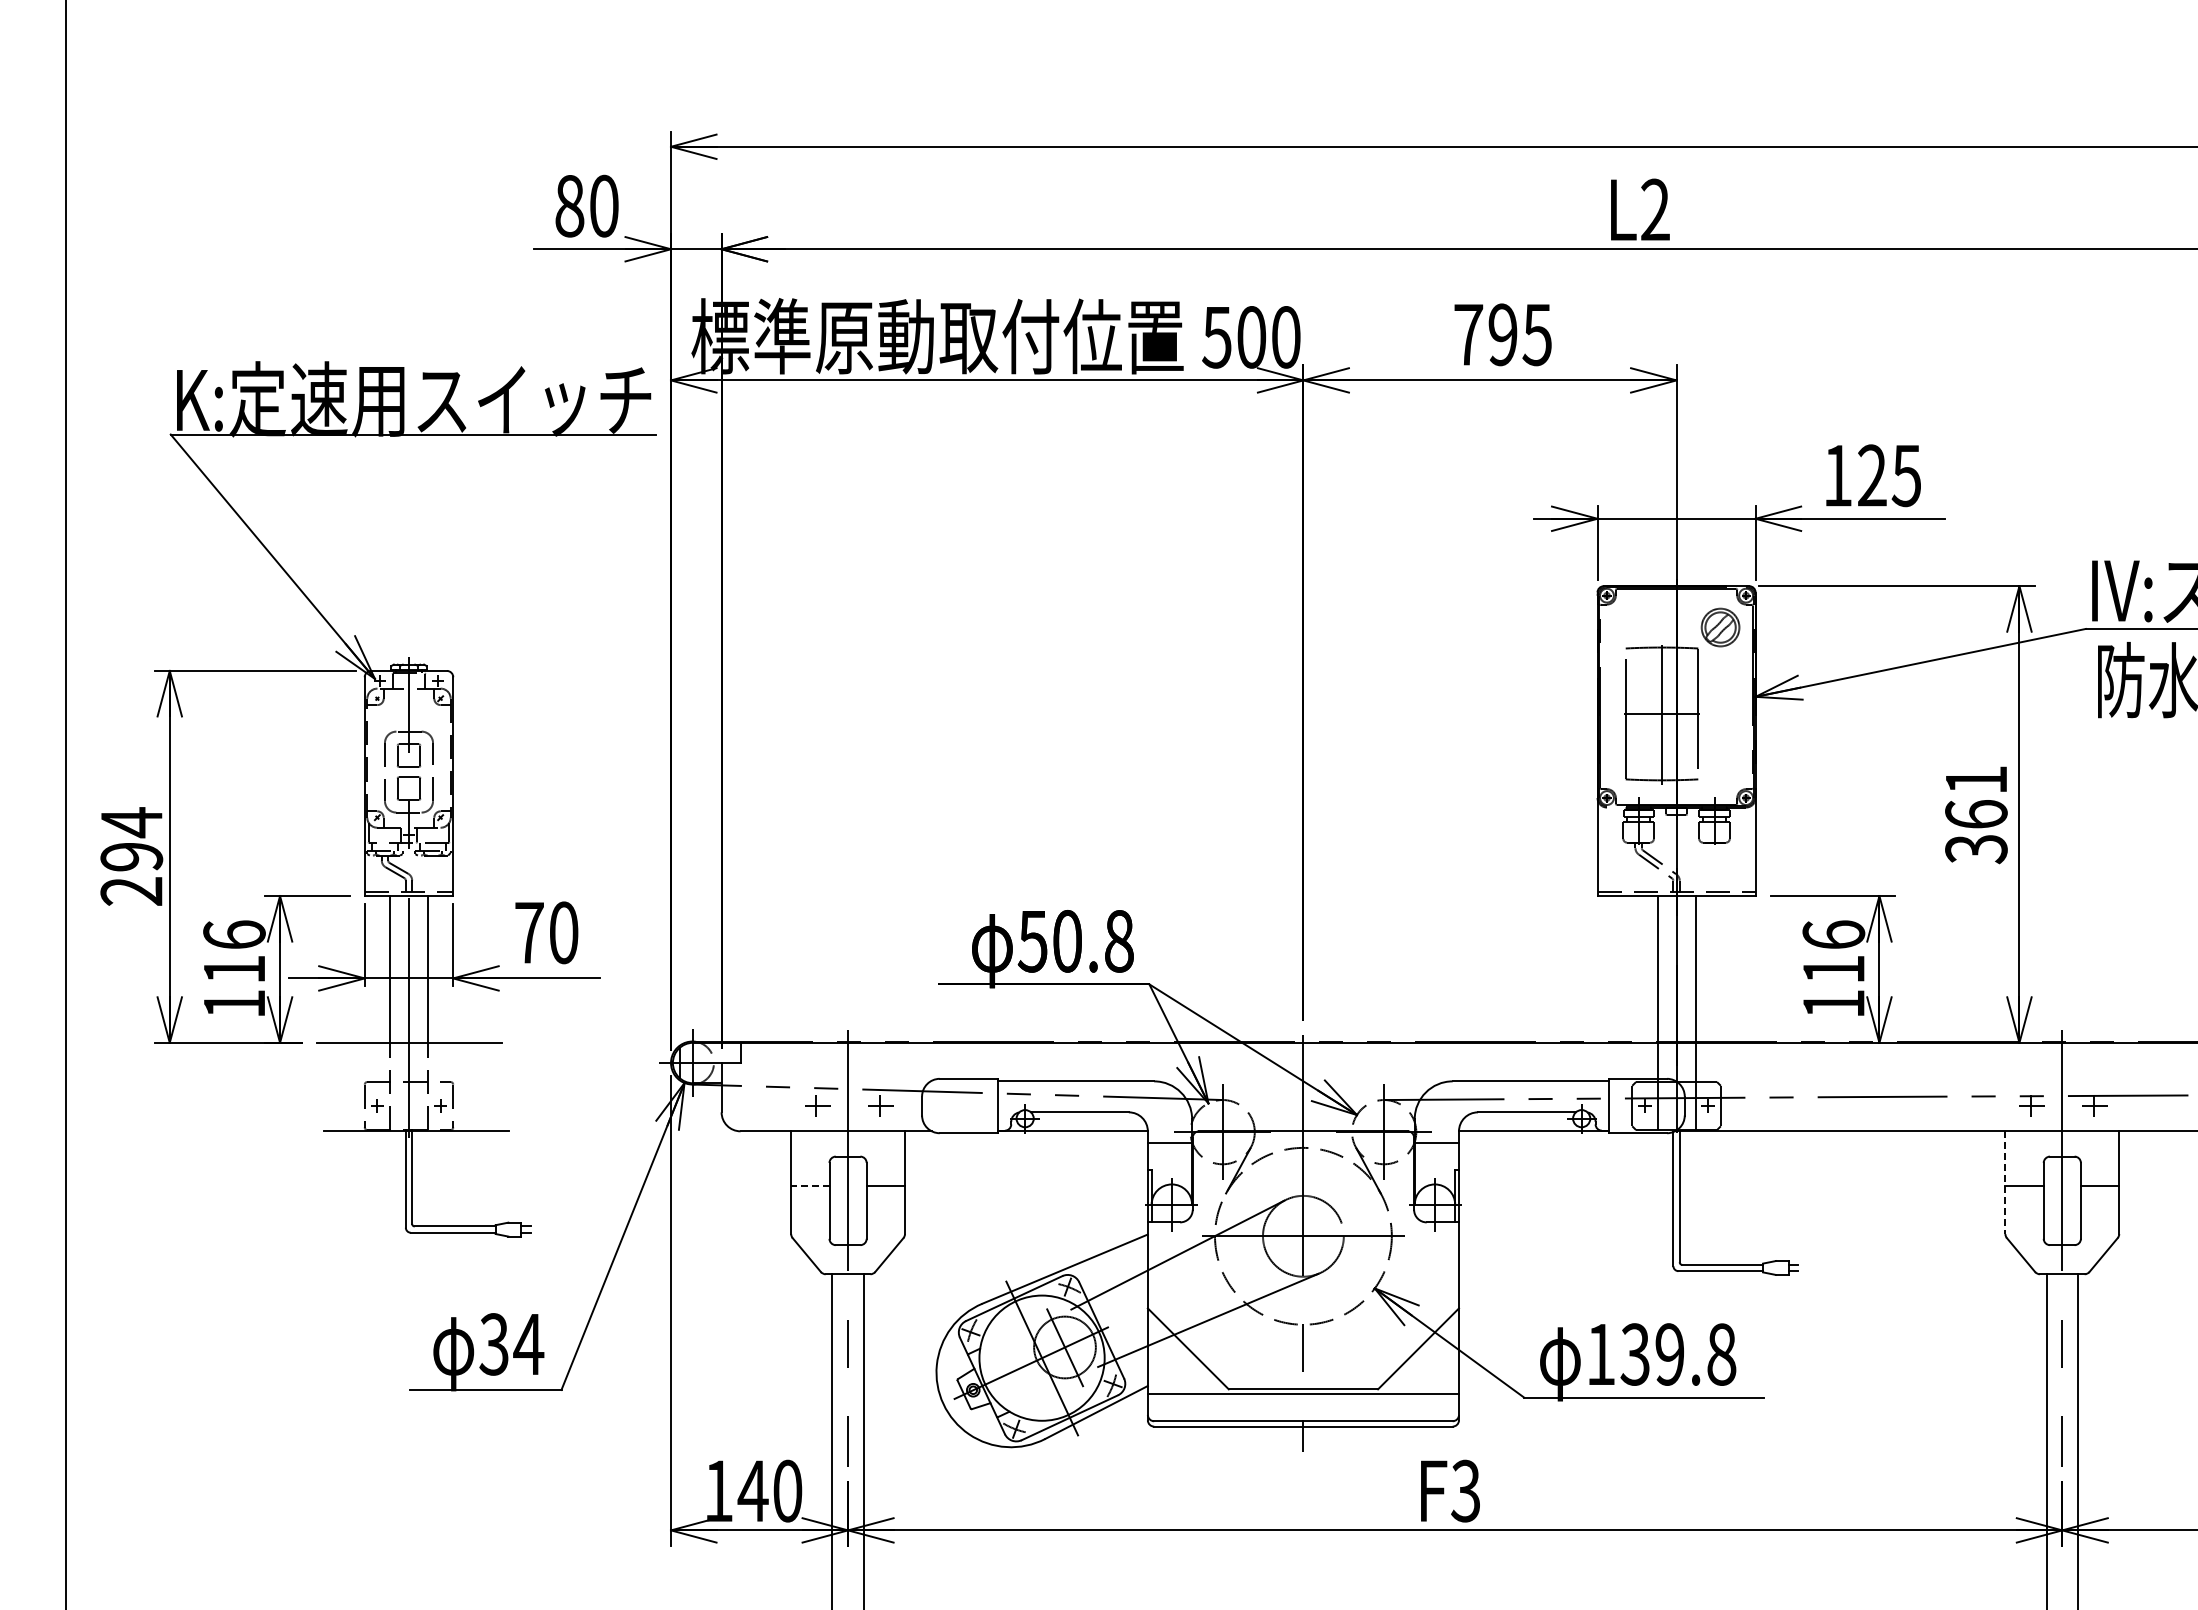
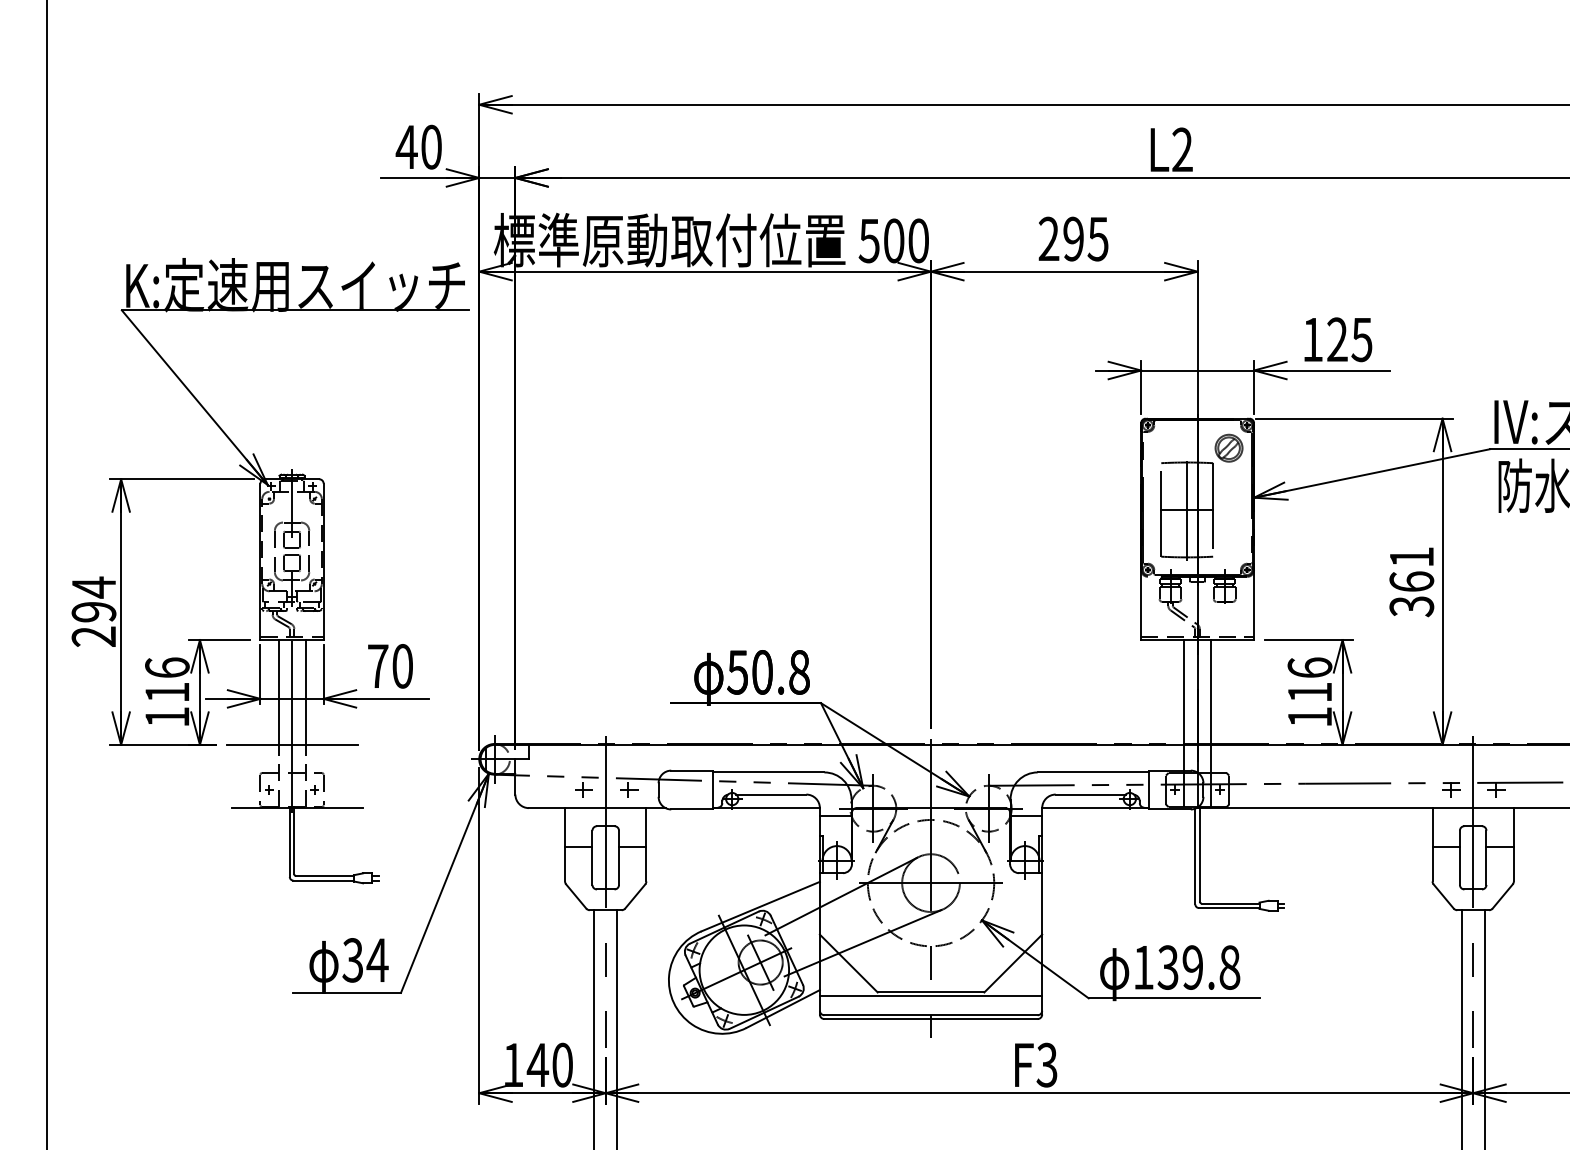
text: (569, 206) -> (406, 147), 80 -> 40
text: (1468, 334) -> (1048, 238), 795 -> 295
line: (2005, 1183) -> (1432, 845), dashed -> solid
line: (809, 1185) -> (578, 846), dashed -> solid

